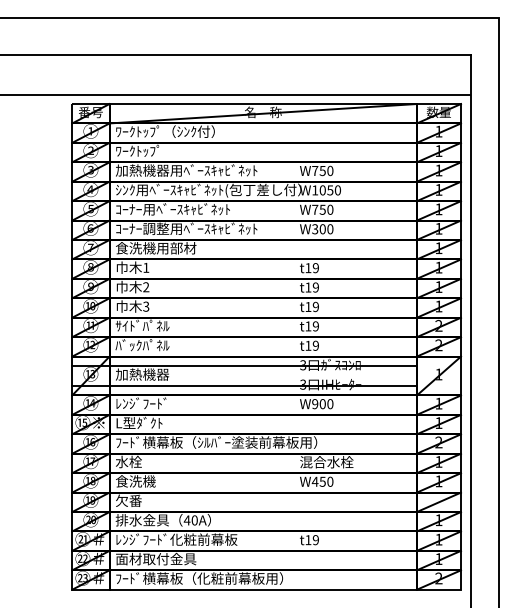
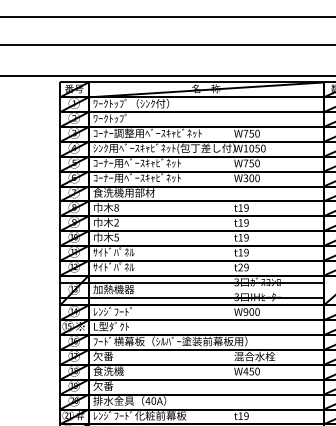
text: (142, 170) -> (113, 133), 加熱機器用ﾍﾞｰｽｷｬﾋﾞﾈｯﾄ -> ｺｰﾅｰ調整用ﾍﾞｰｽｷｬﾋﾞﾈｯﾄ
text: (200, 228) -> (158, 177), ｺｰﾅｰ調整用ﾍﾞｰｽｷｬﾋﾞﾈｯﾄ -> ｺｰﾅｰ用ﾍﾞｰｽｷｬﾋﾞﾈｯﾄ
text: (146, 267) -> (116, 207), 1 -> 8
text: (146, 305) -> (116, 236), 3 -> 5
text: (128, 345) -> (103, 267), ﾊﾞｯｸﾊﾟﾈﾙ -> ｻｲﾄﾞﾊﾟﾈﾙ
text: (308, 345) -> (240, 267), t19 -> t29
text: (128, 461) -> (103, 355), 水栓 -> 欠番

